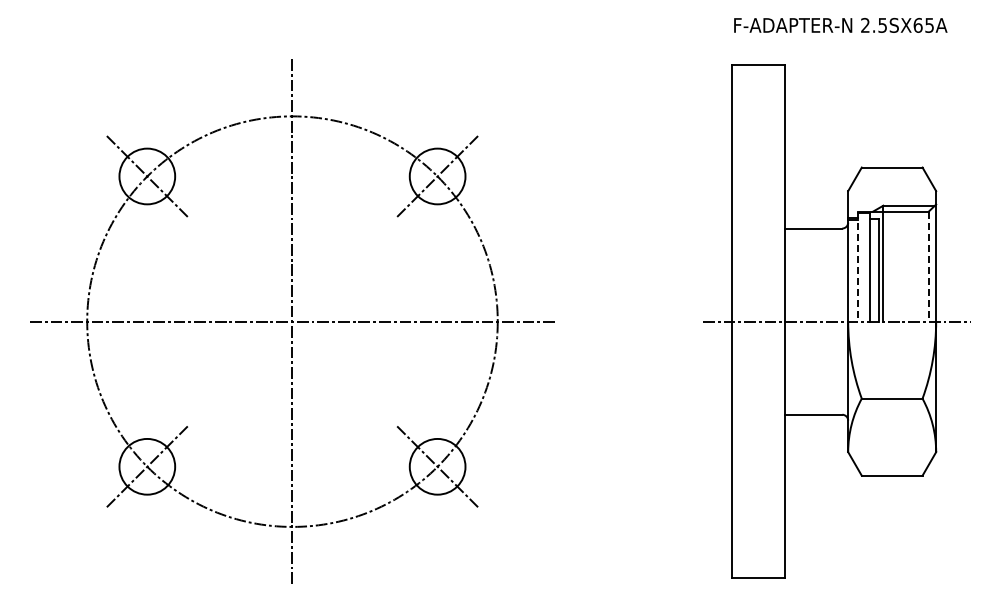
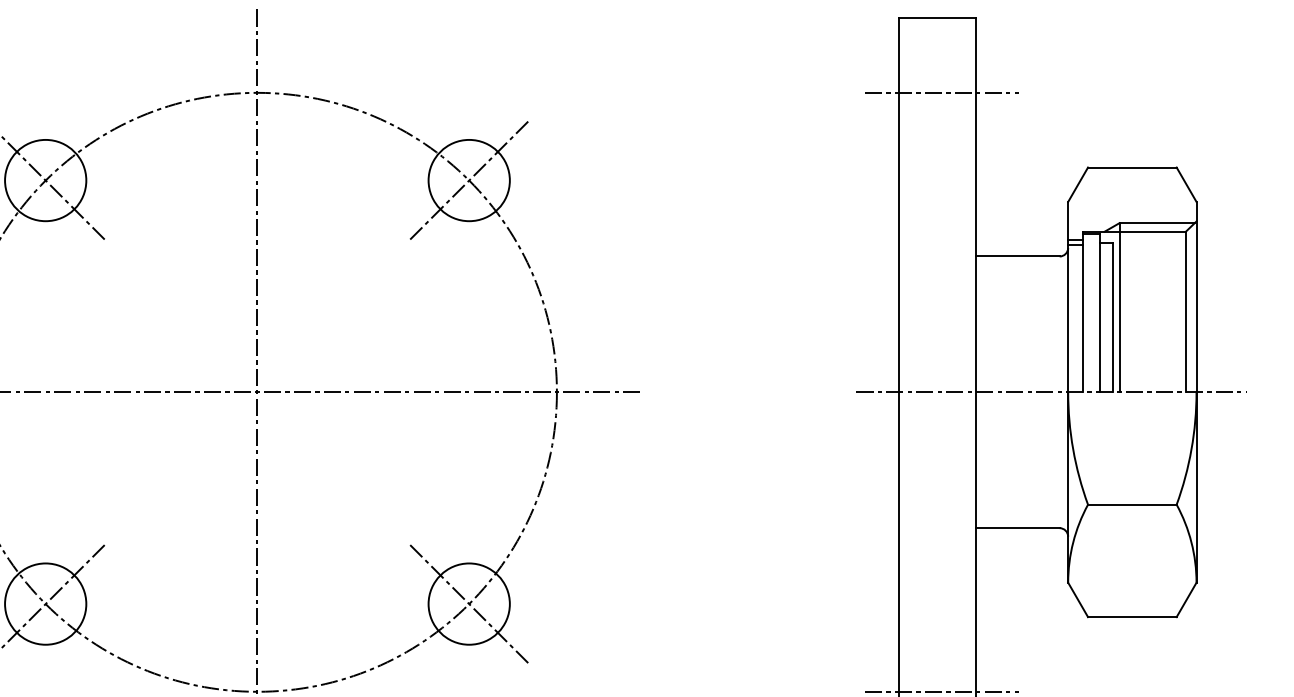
line: (761, 116) -> (941, 93), added
line: (858, 267) -> (1083, 313), dashed -> solid
line: (928, 267) -> (1185, 313), dashed -> solid
line: (761, 526) -> (941, 691), added

